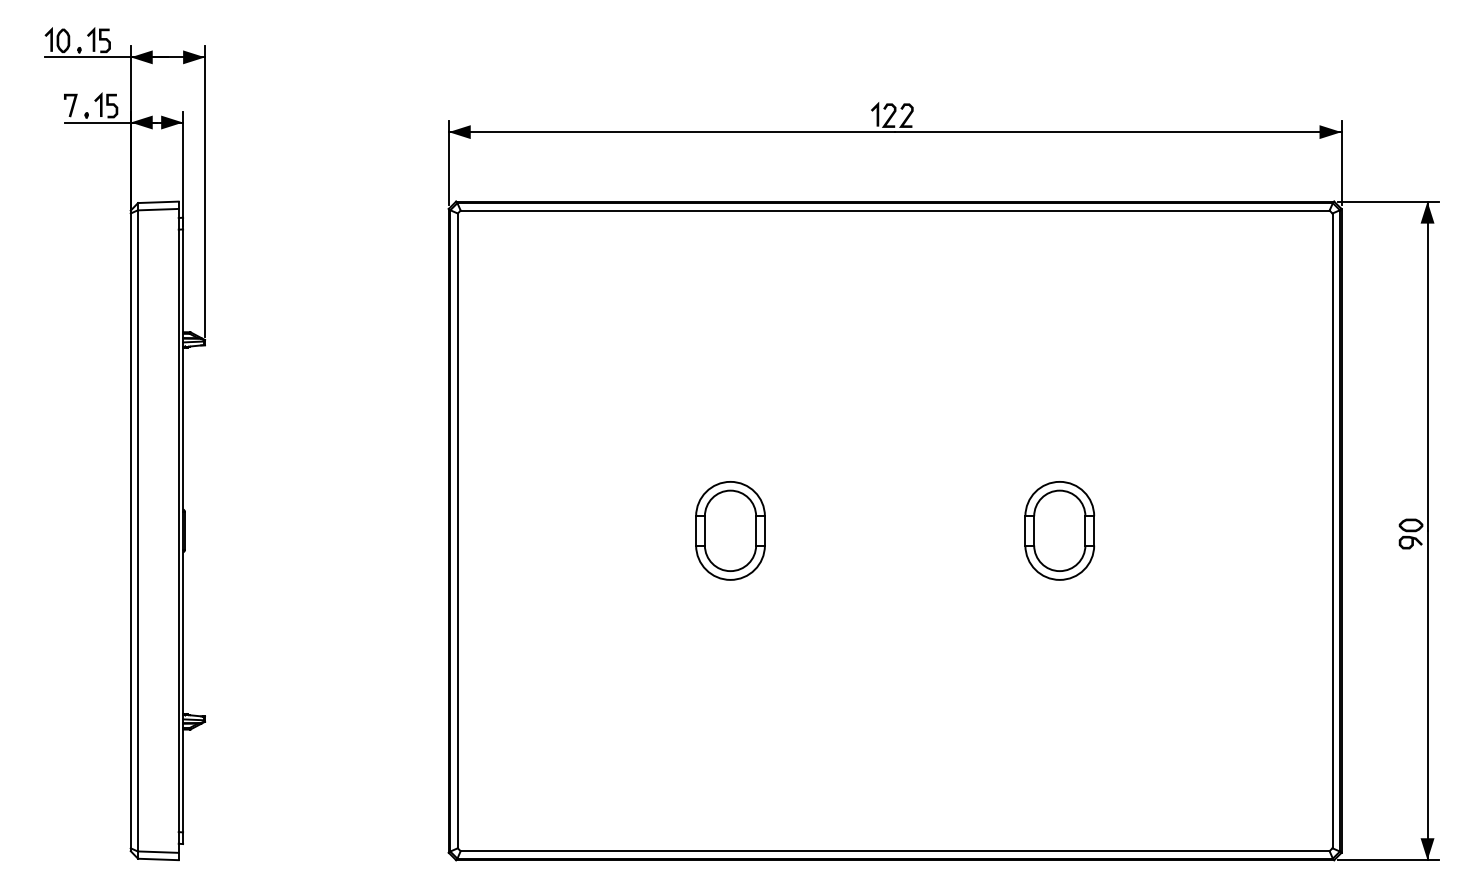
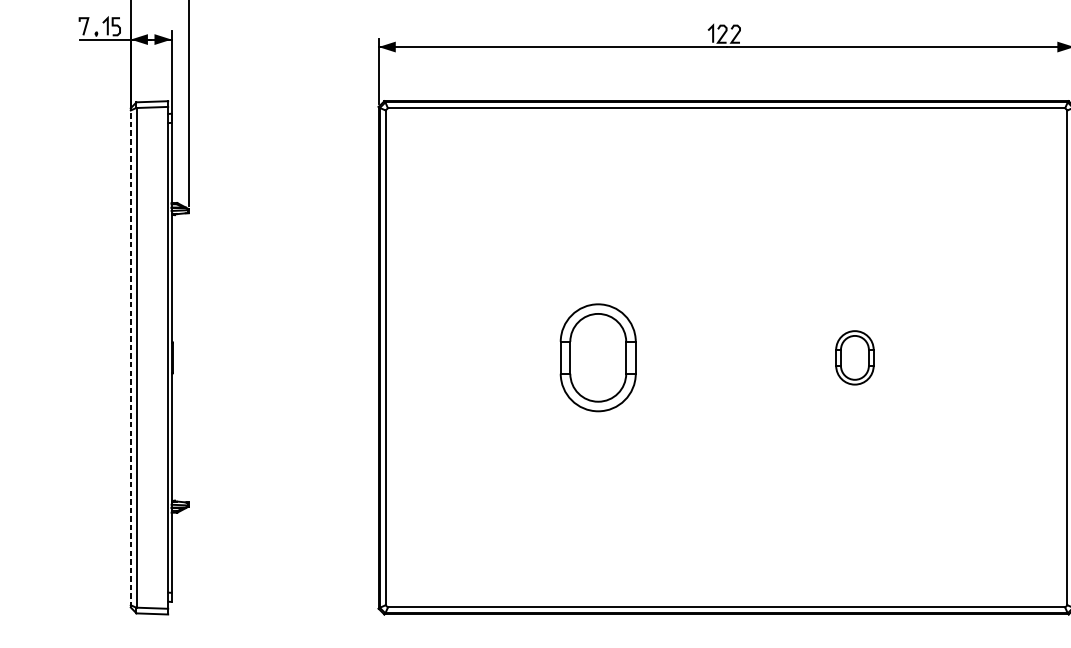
line: (130, 530) -> (130, 357), solid -> dashed
part: (730, 530) -> (598, 357), size x1.4
part: (1059, 530) -> (854, 357), size x0.7

